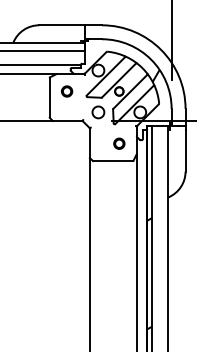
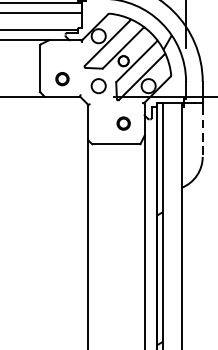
part: (67, 91) -> (62, 79), moved
line: (185, 150) -> (202, 131), solid -> dashed

